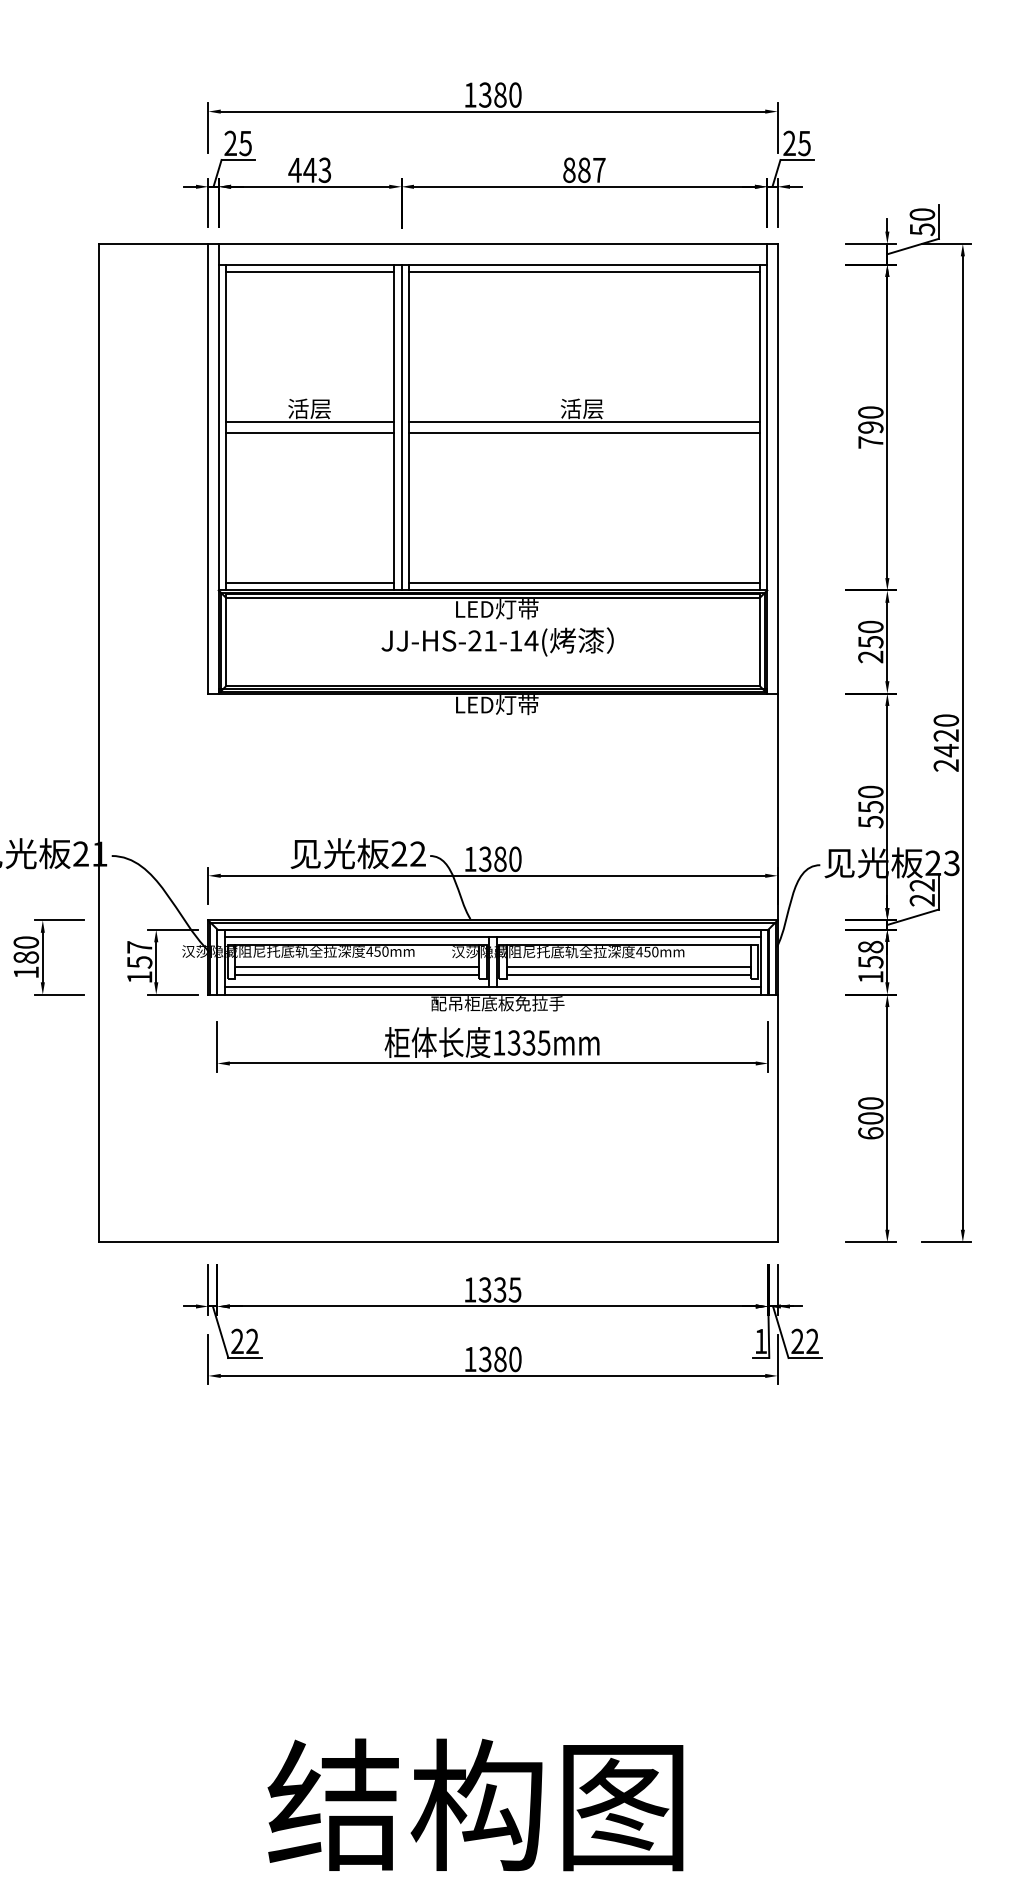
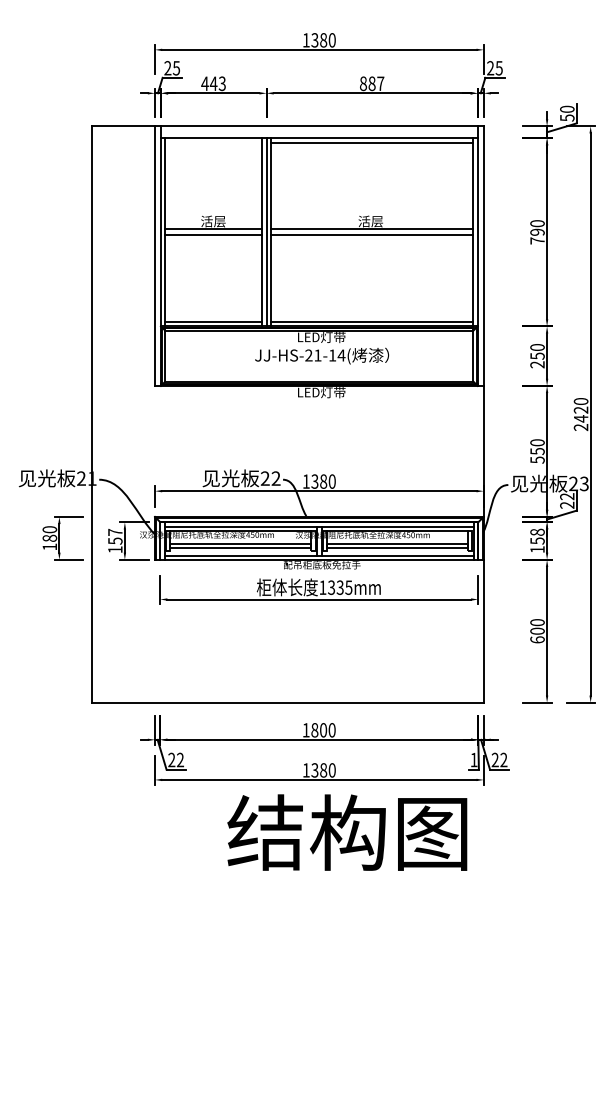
line: (309, 271) -> (213, 142), removed
text: (500, 1290) -> (323, 730), 1335 -> 1800
text: (475, 1804) -> (347, 832), moved

